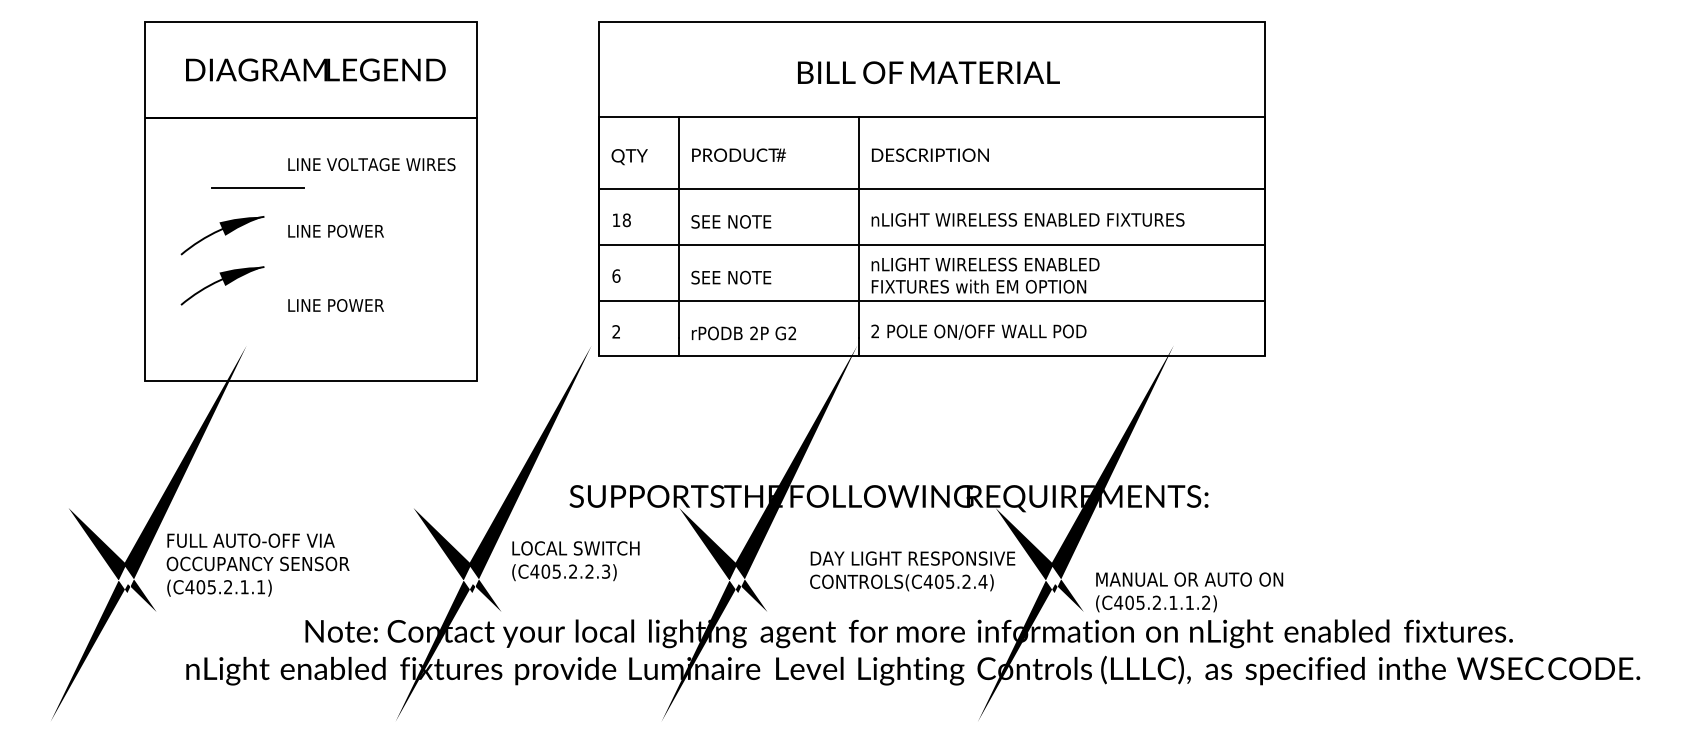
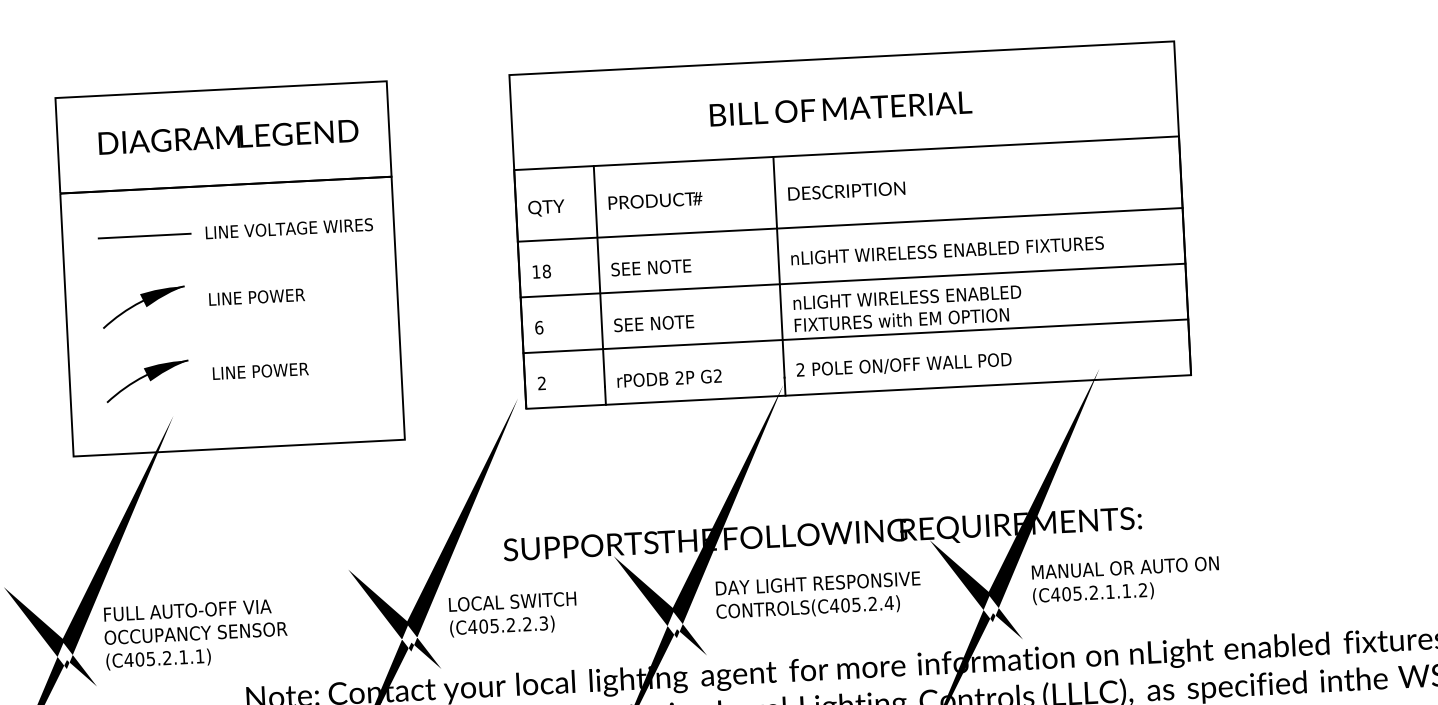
line: (257, 187) -> (144, 236), moved
part: (222, 285) -> (147, 381), moved
text: (912, 571) -> (818, 596), moved
text: (1189, 592) -> (1125, 580), moved

